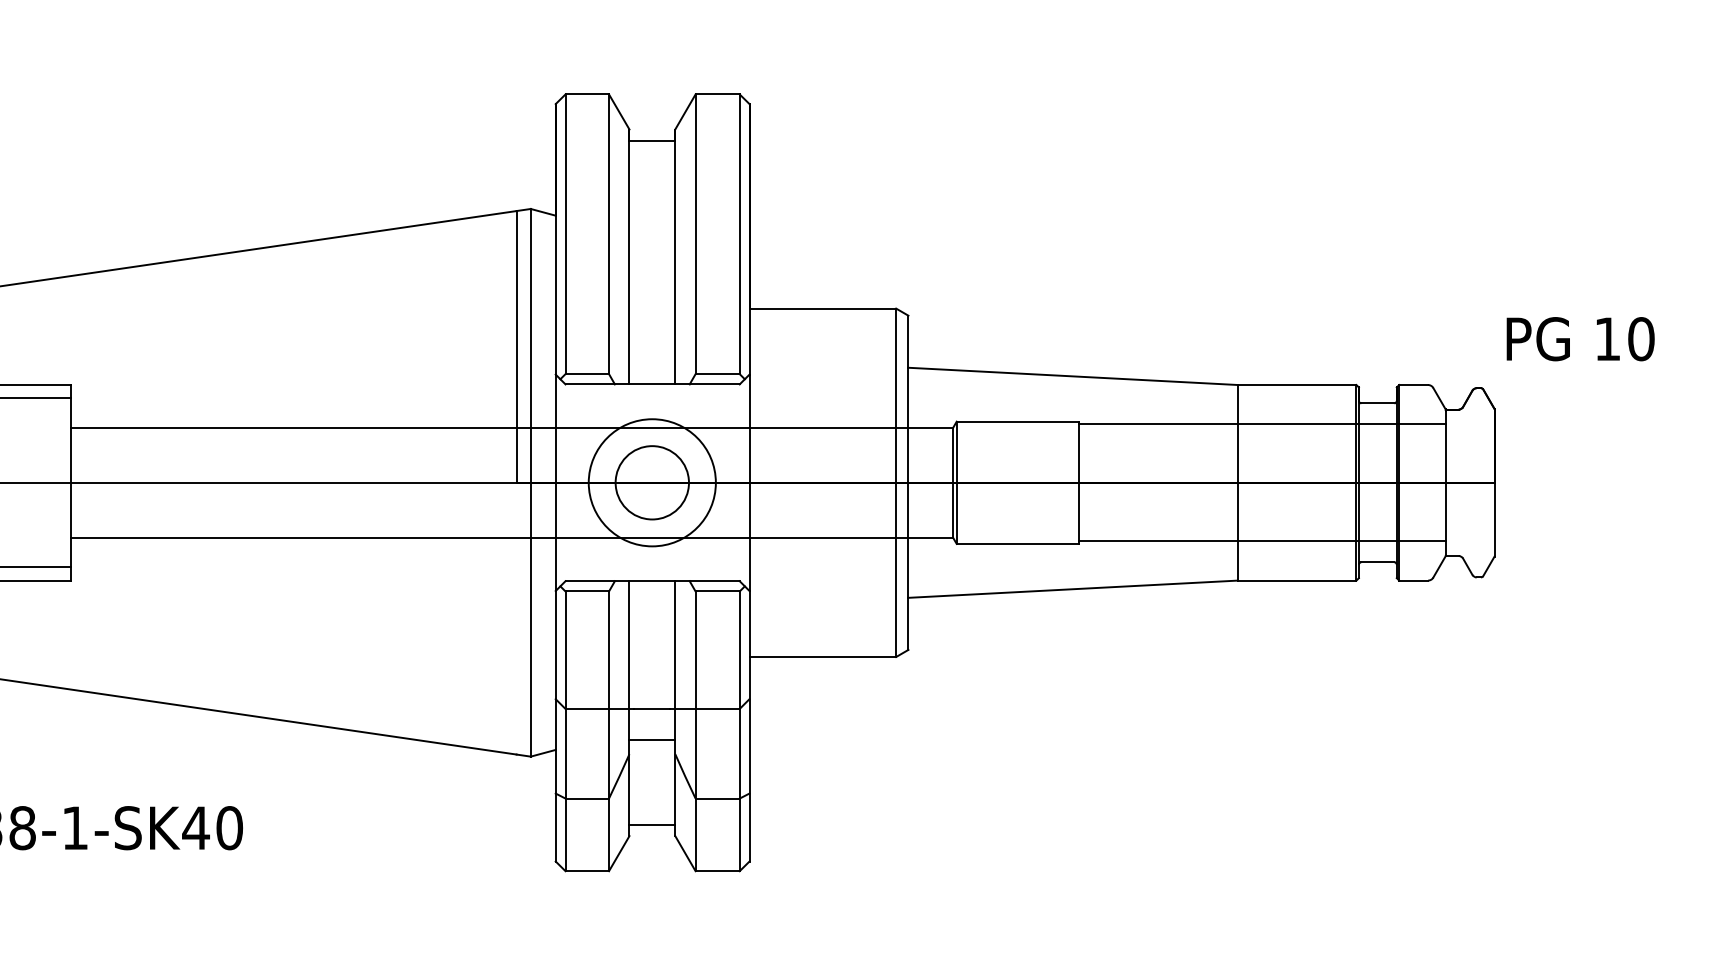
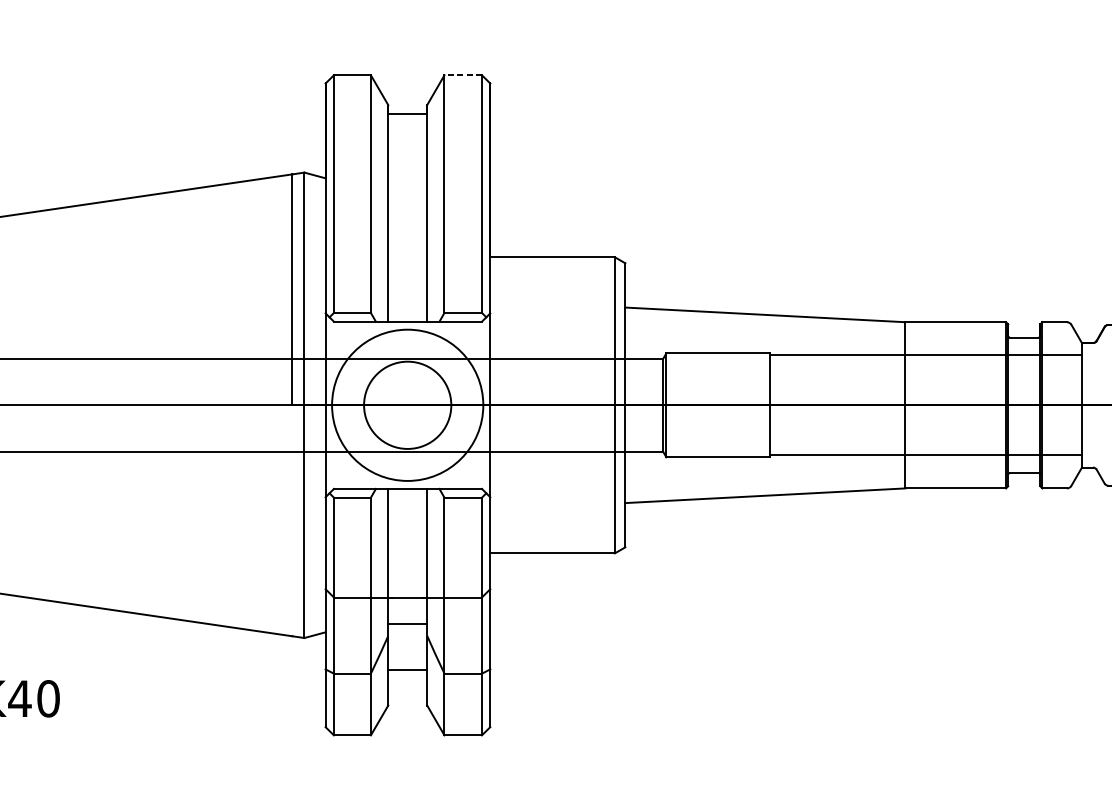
line: (717, 94) -> (463, 75), solid -> dashed
circle: (651, 482) -> (407, 405), size x1.4
circle: (651, 482) -> (407, 405), size x1.4
line: (652, 825) -> (407, 670), moved

